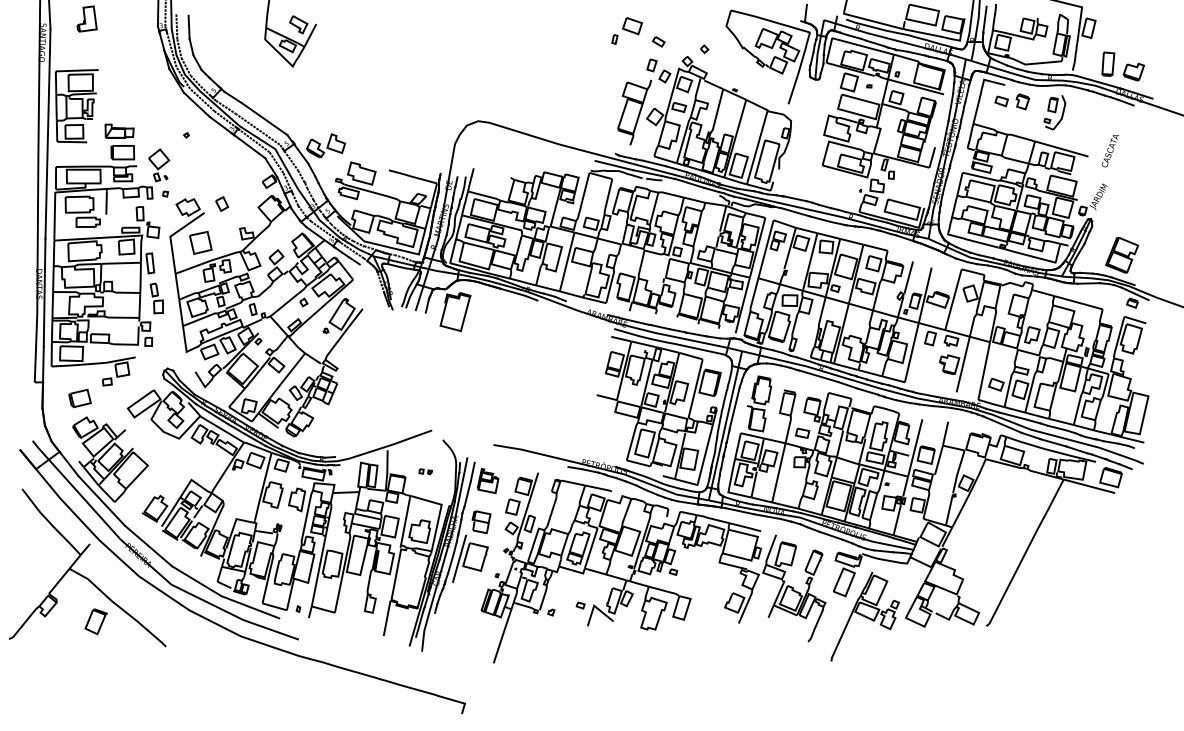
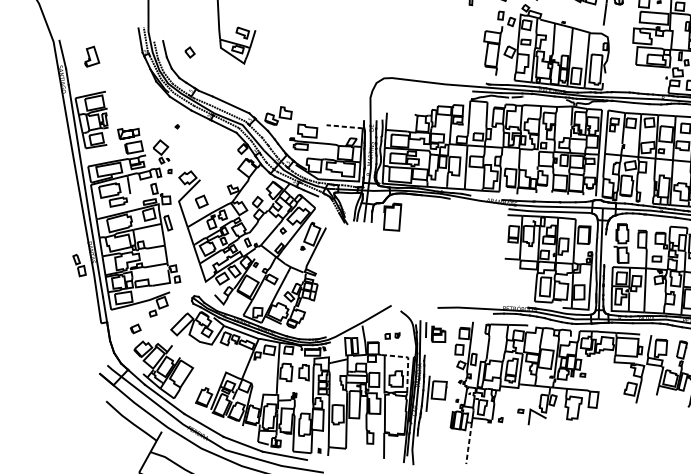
line: (411, 176) -> (343, 126), solid -> dashed
part: (222, 203) -> (190, 52), moved
part: (200, 242) -> (201, 201), size x0.7
part: (156, 298) -> (79, 265), moved
part: (79, 398) -> (135, 329), size x0.6
line: (734, 407) -> (604, 249), removed
part: (425, 471) -> (392, 335), size x1.6
line: (467, 493) -> (425, 346), removed
line: (440, 510) -> (408, 361), solid -> dashed
part: (481, 522) -> (439, 364), removed
line: (502, 637) -> (469, 444), solid -> dashed

